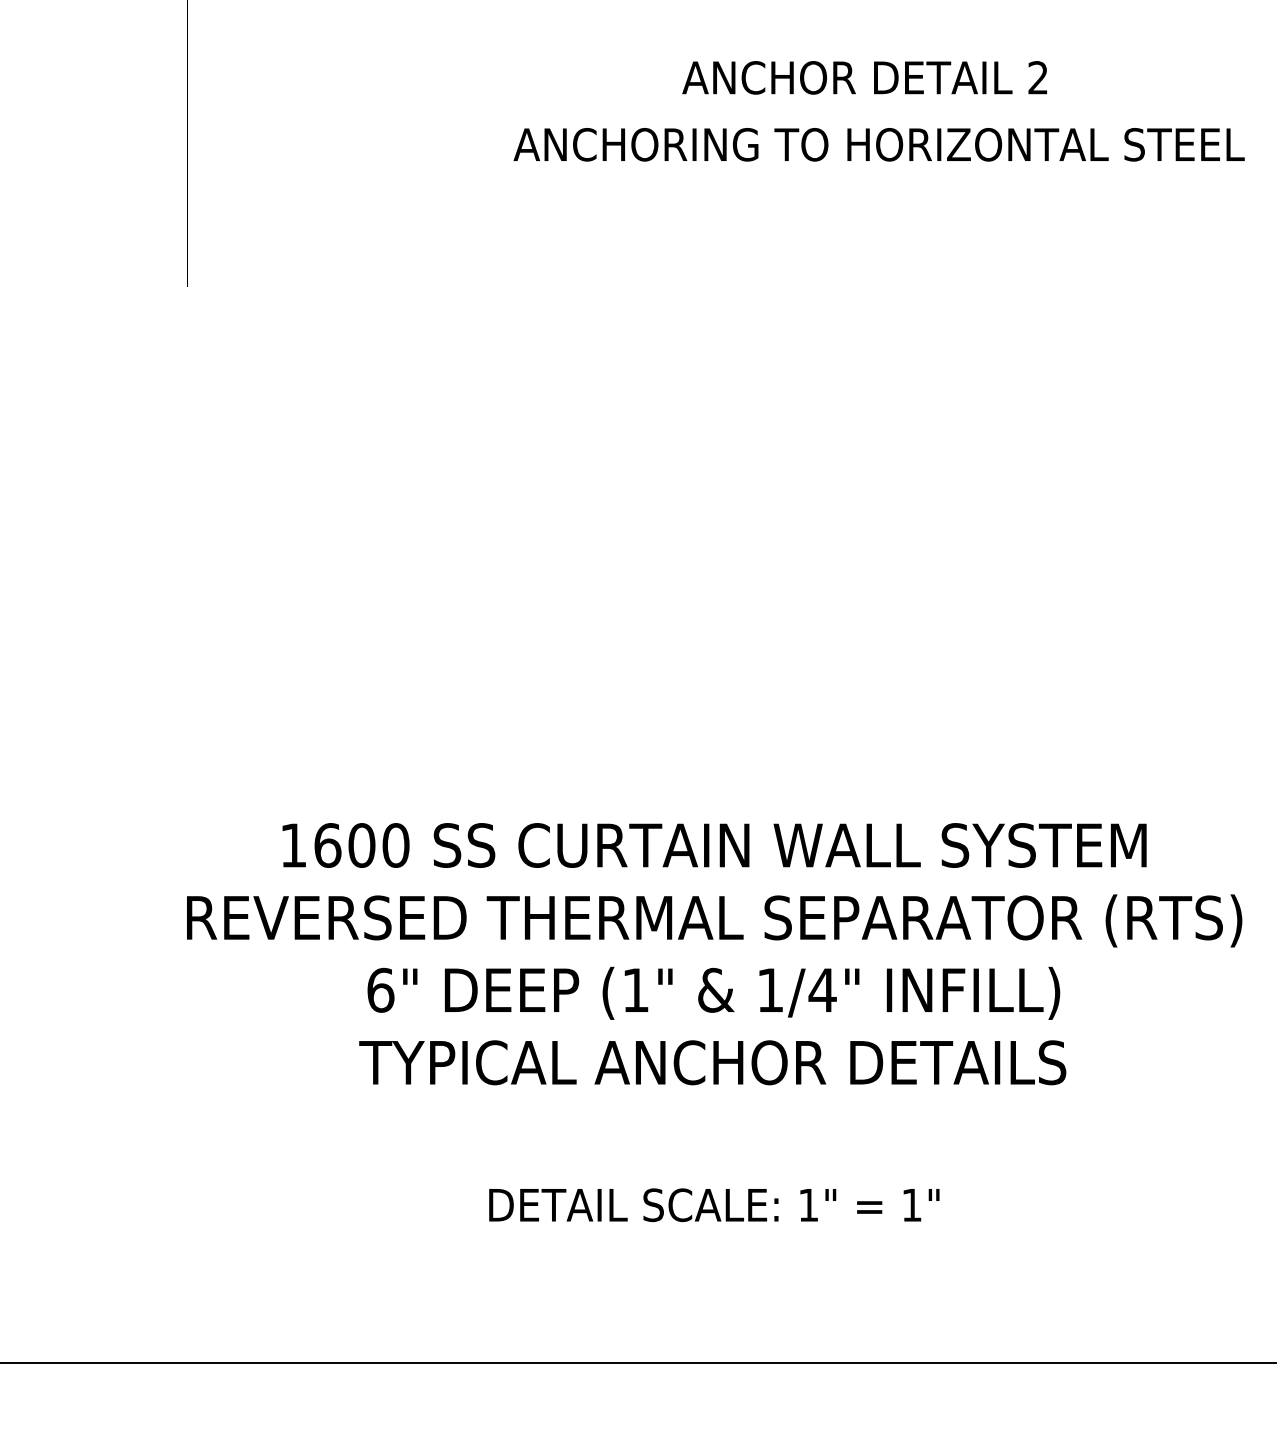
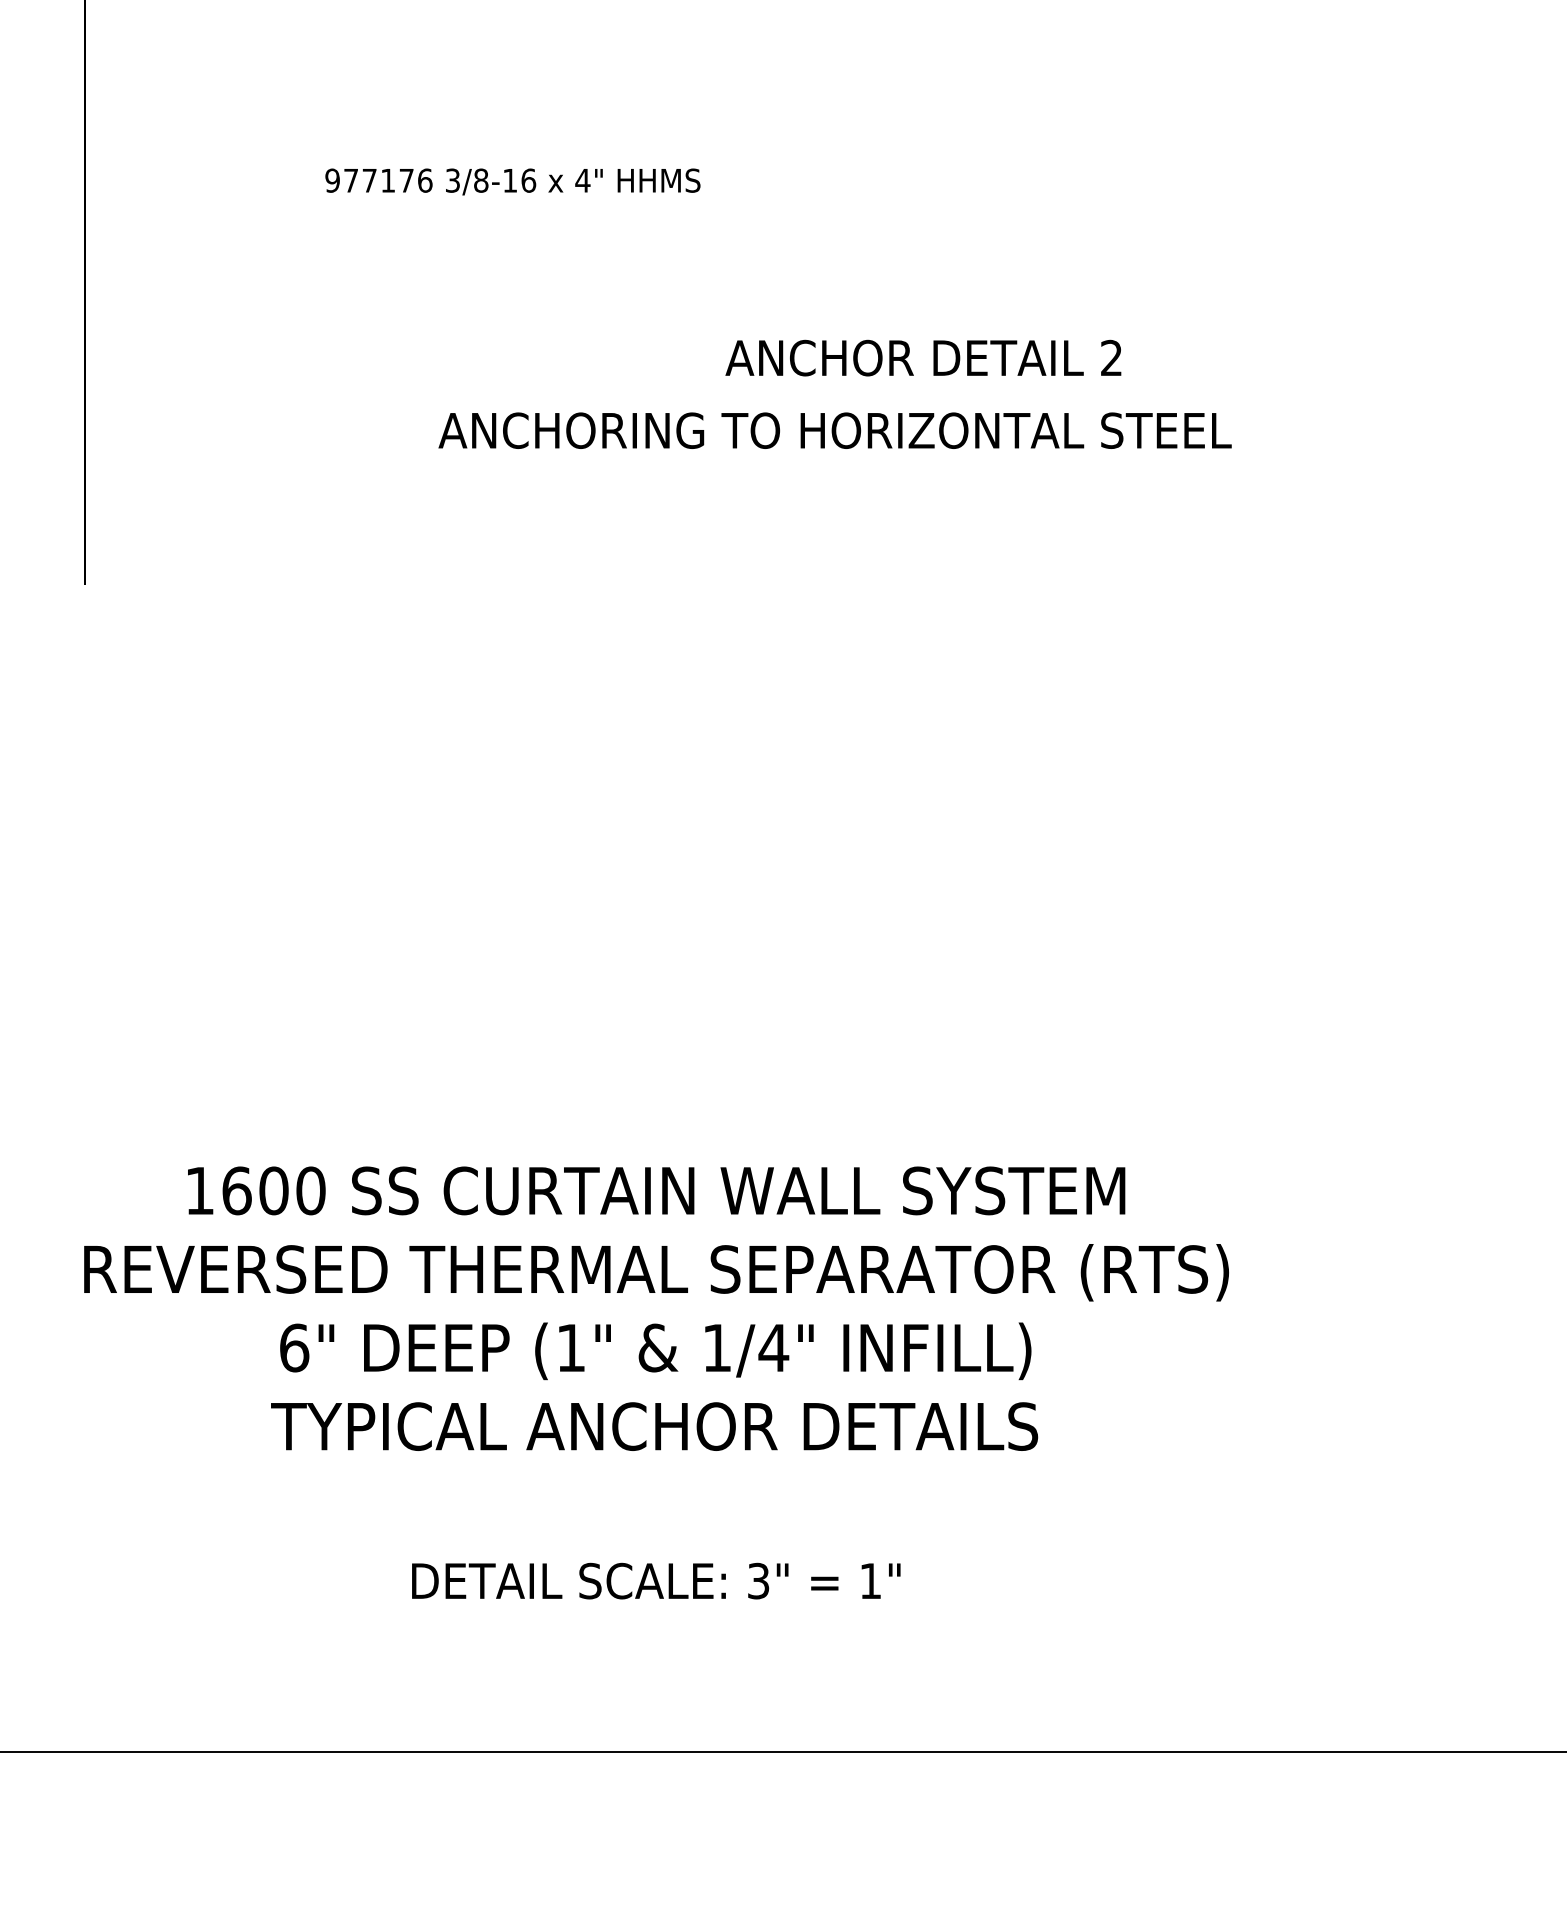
text: (864, 77) -> (923, 357), moved
text: (808, 1204) -> (758, 1580), 1" -> 3"

